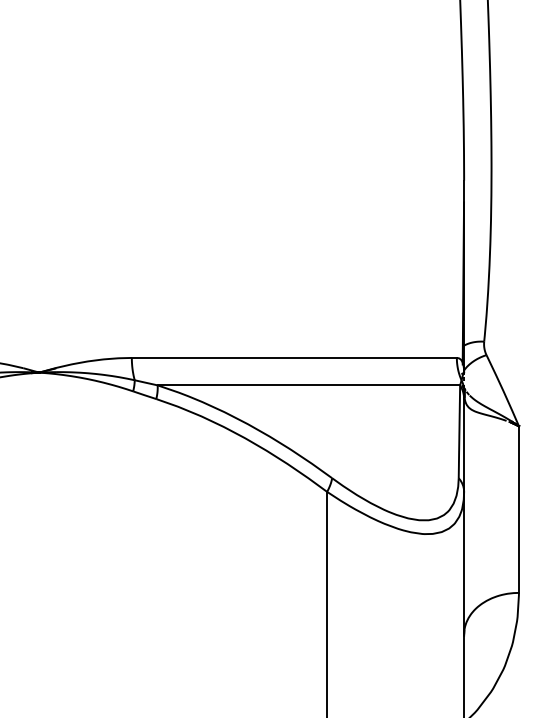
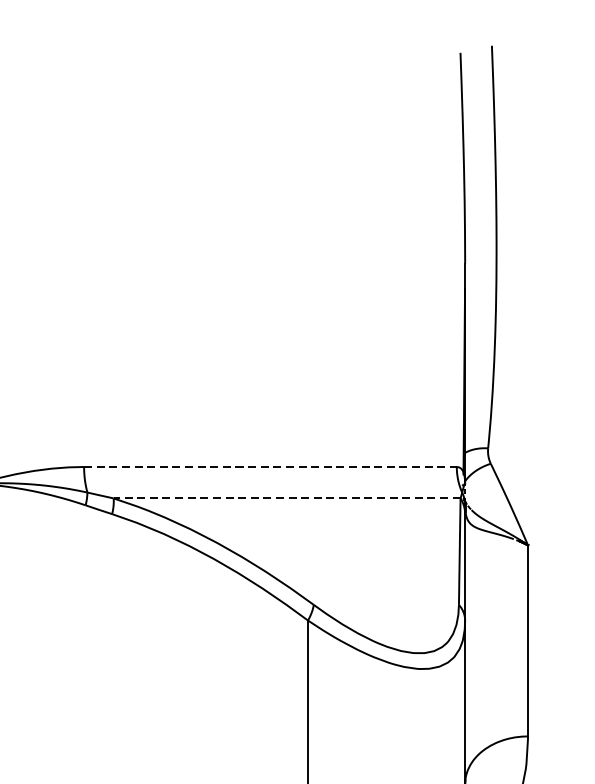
line: (294, 357) -> (270, 466), solid -> dashed
line: (308, 385) -> (286, 498), solid -> dashed

